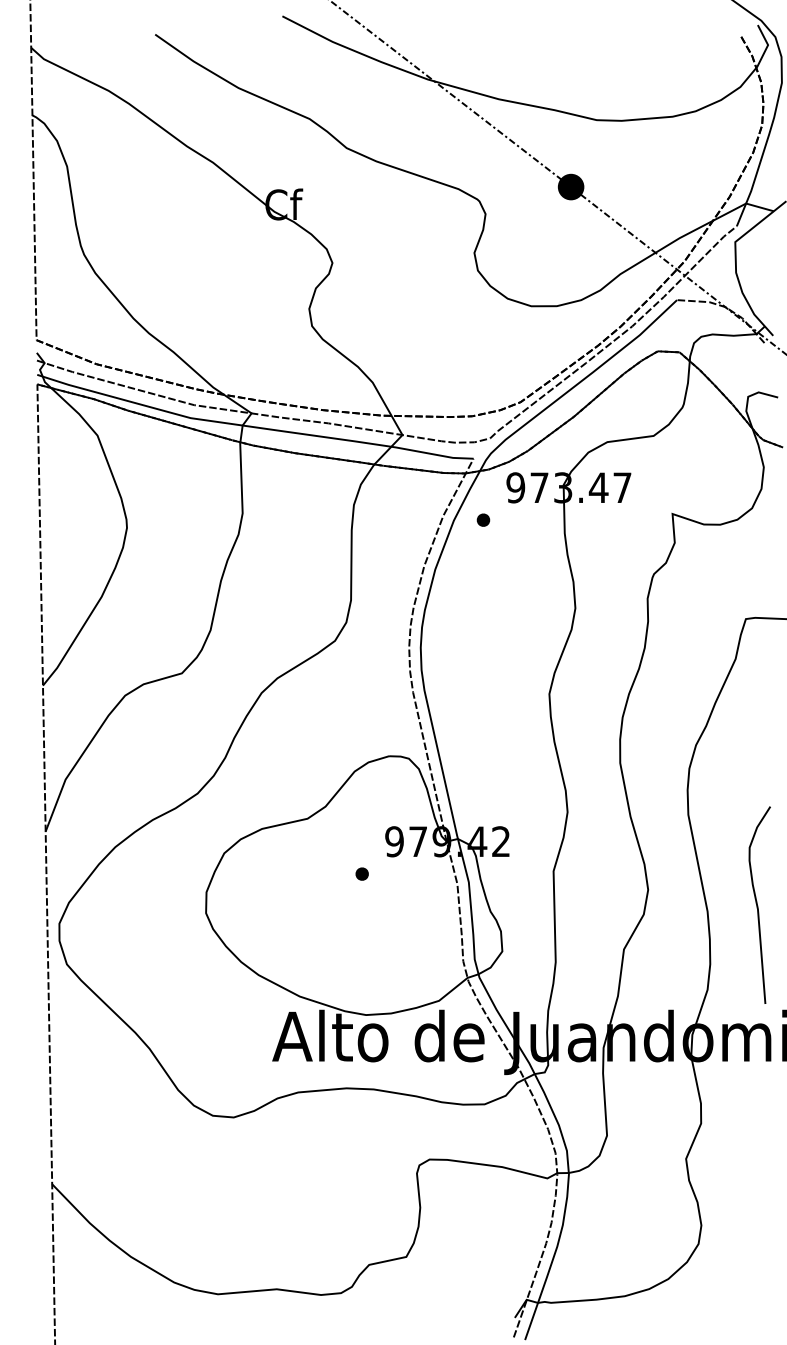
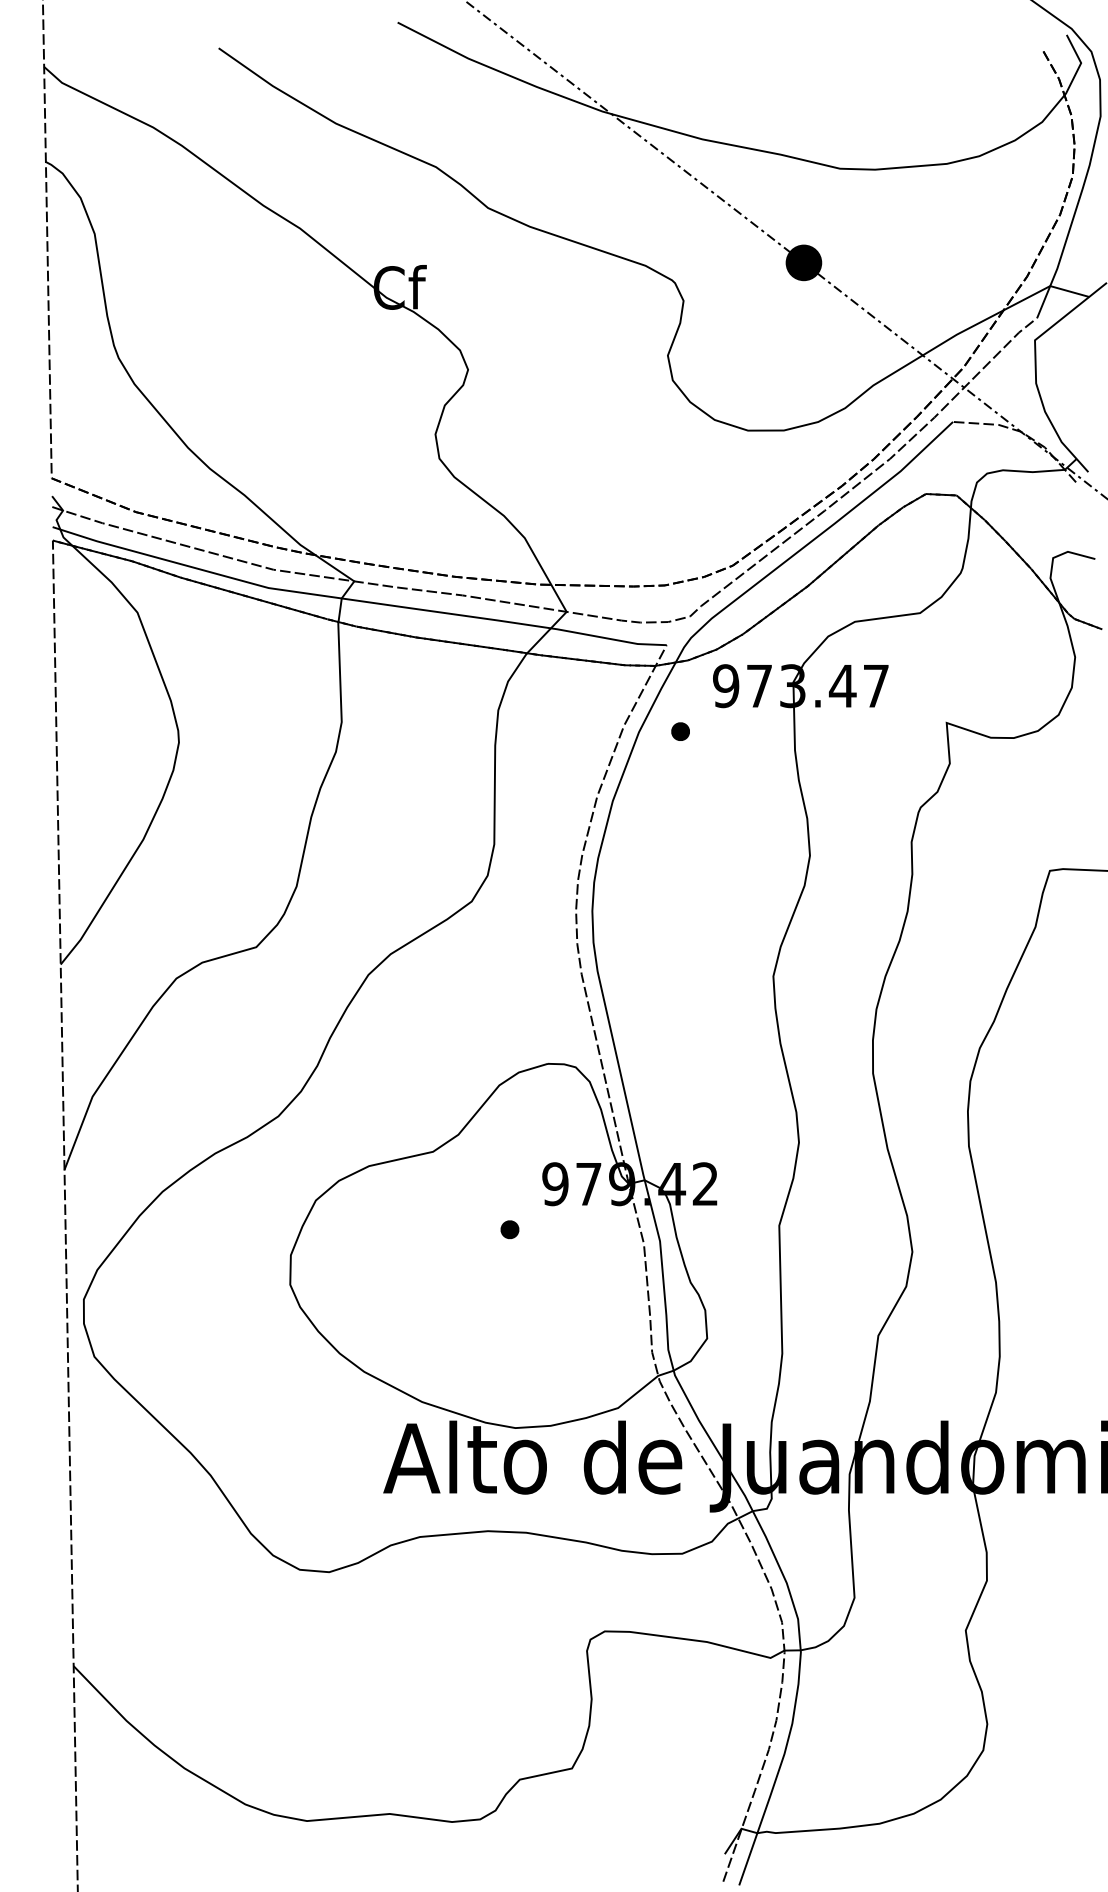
curve: (757, 905) -> (1066, 1273), removed

